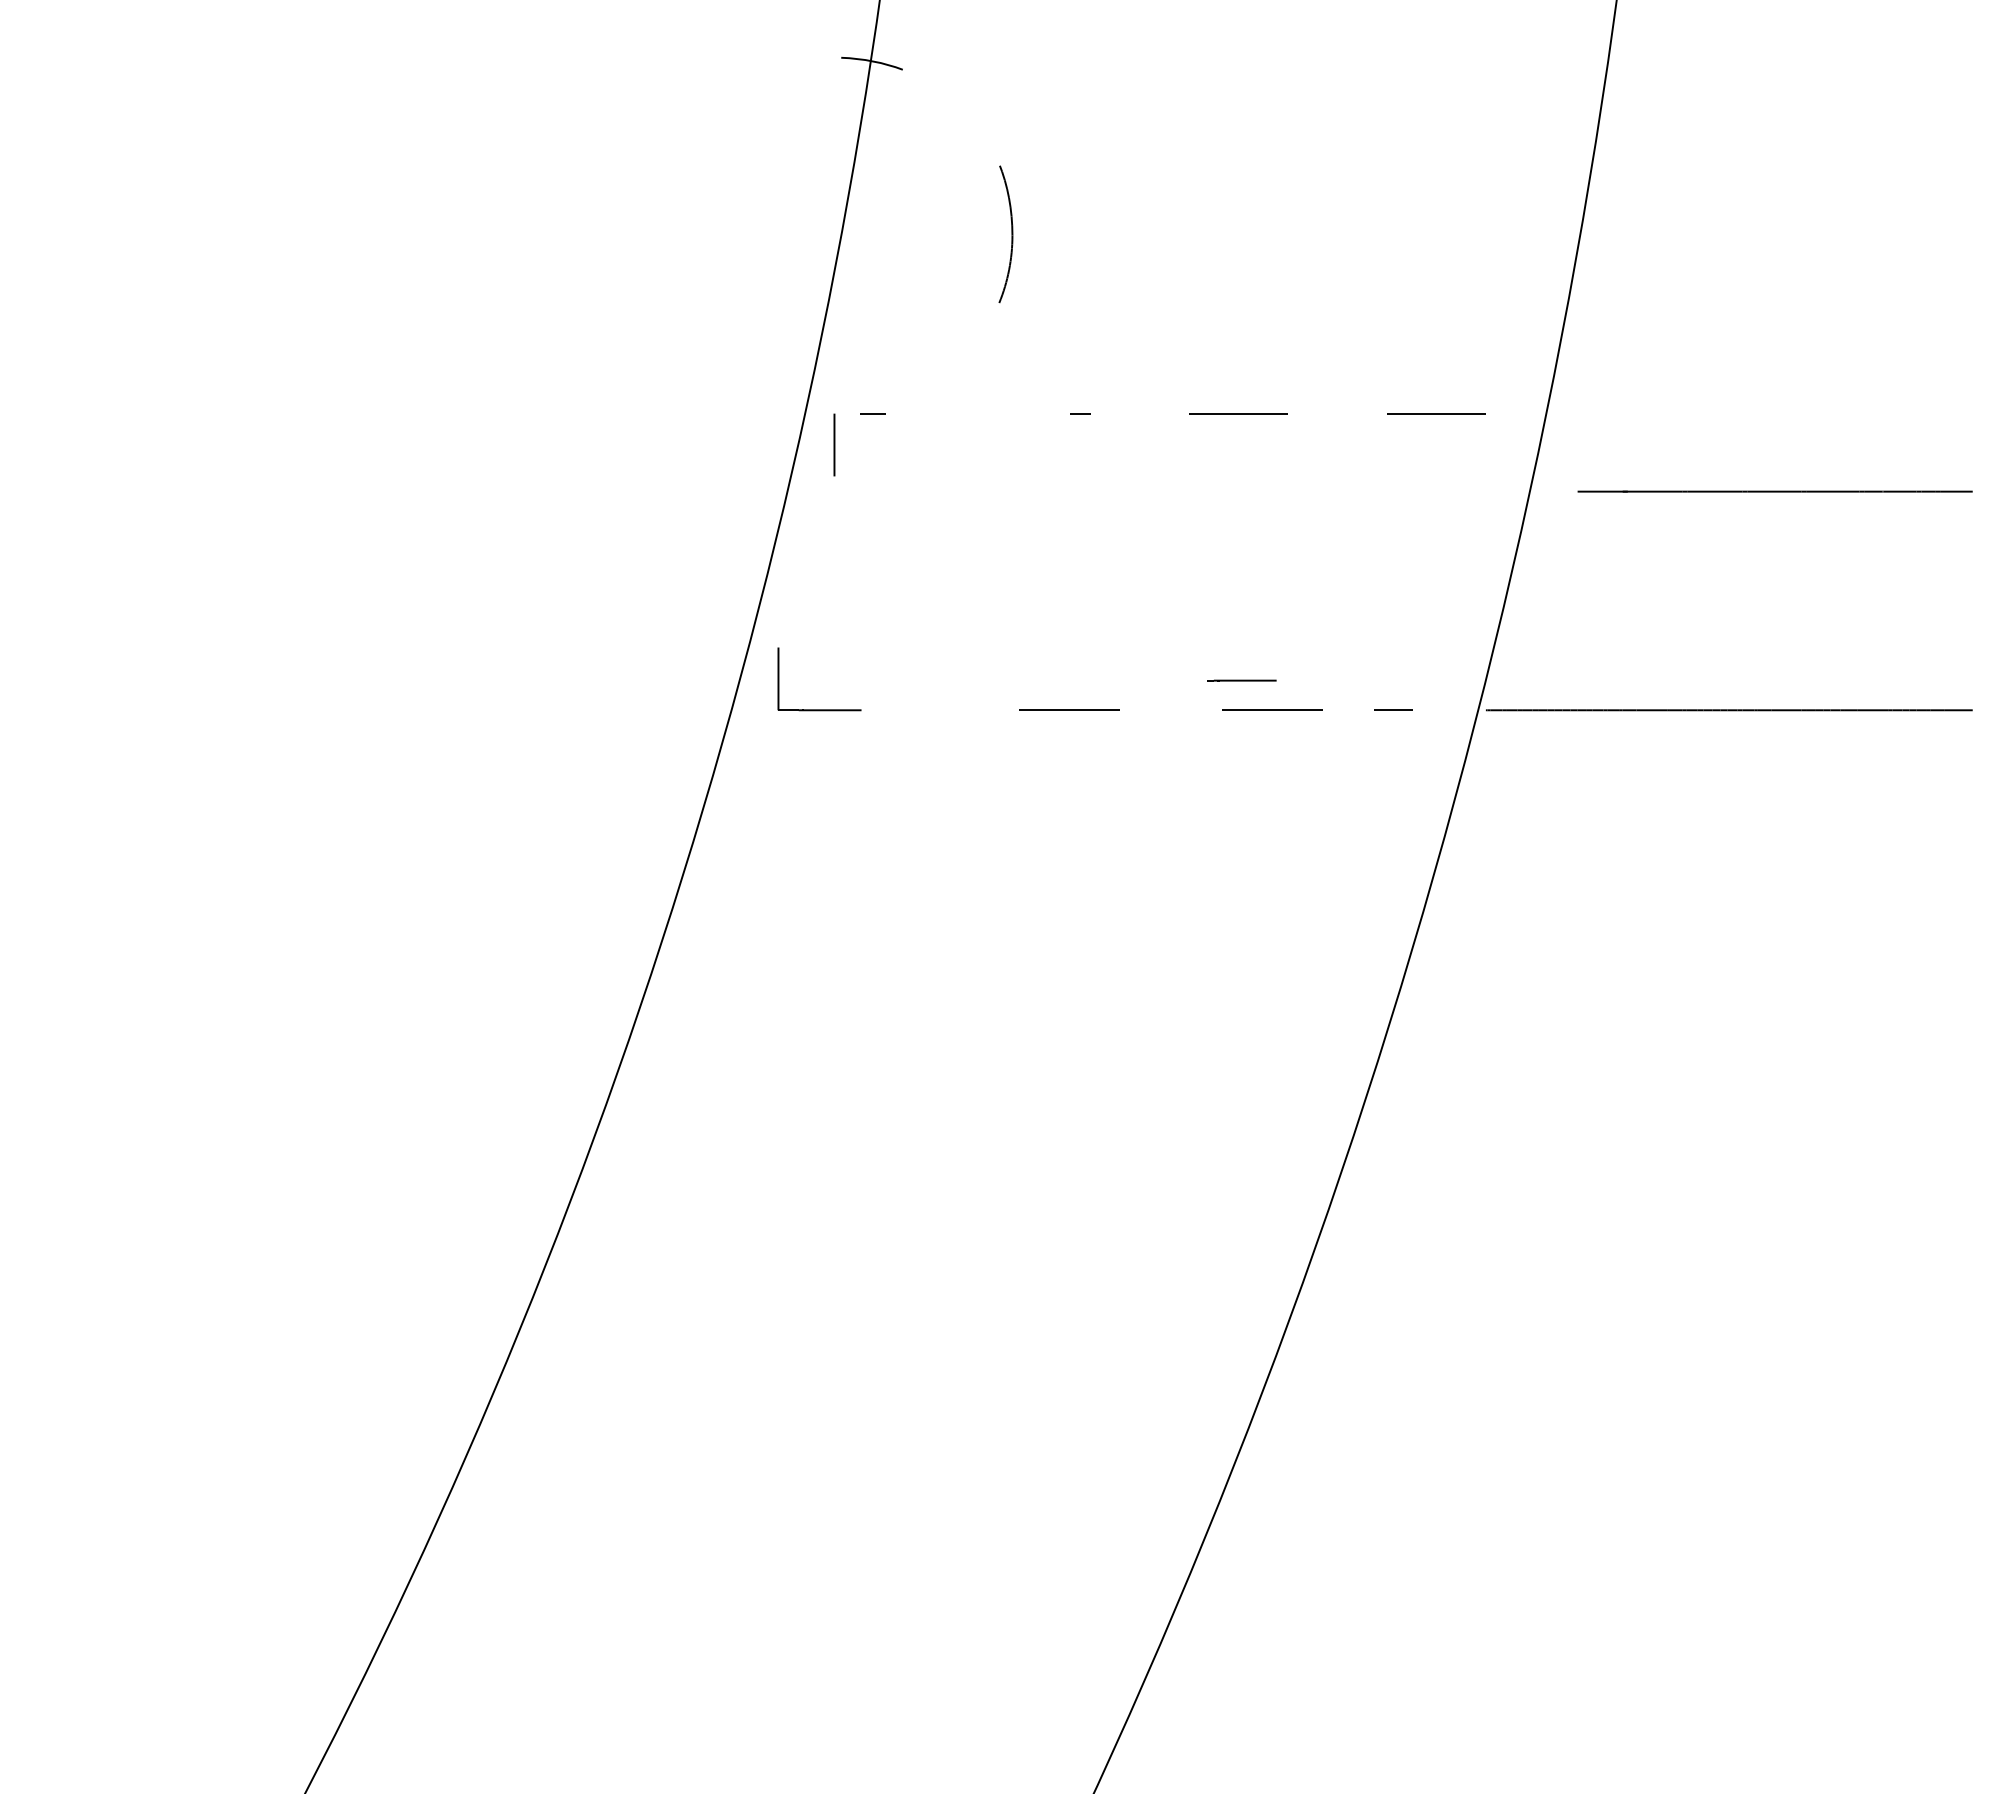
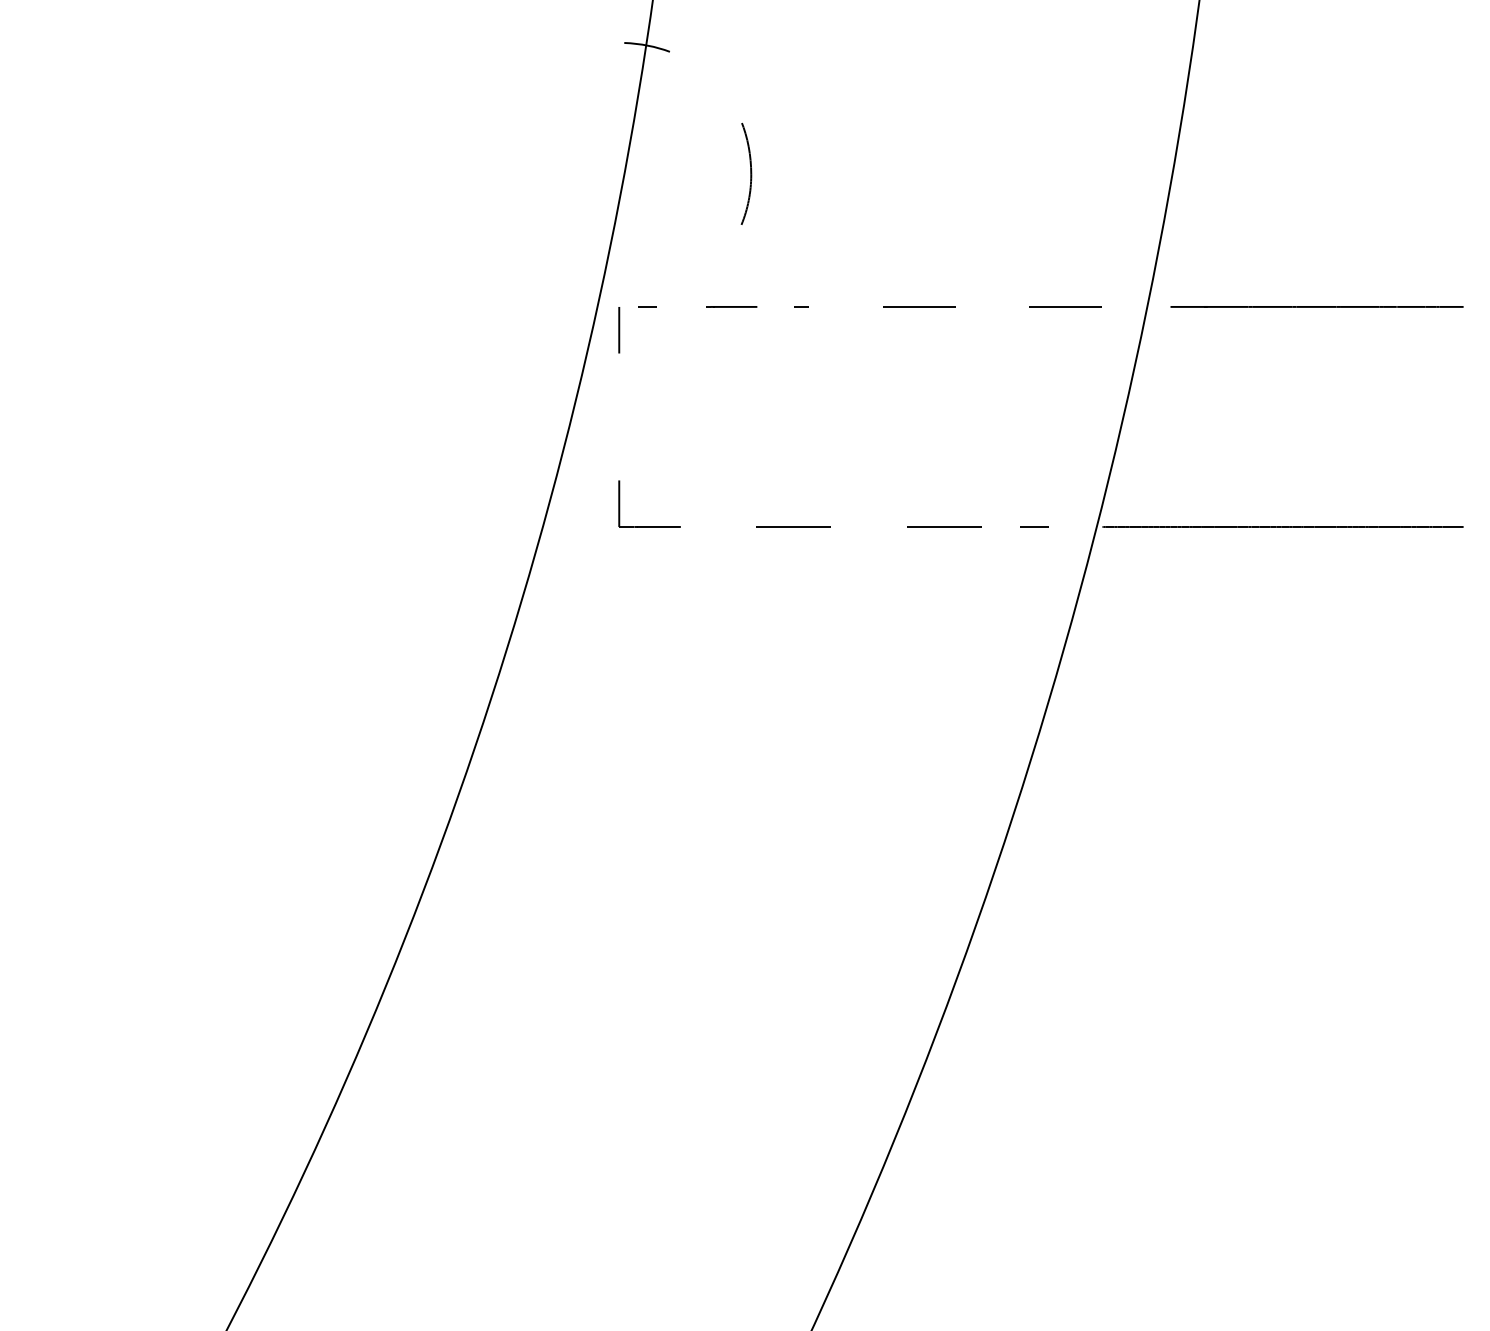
line: (1774, 491) -> (1316, 306), moved
line: (1241, 680) -> (731, 306), moved
part: (819, 709) -> (649, 526), moved

